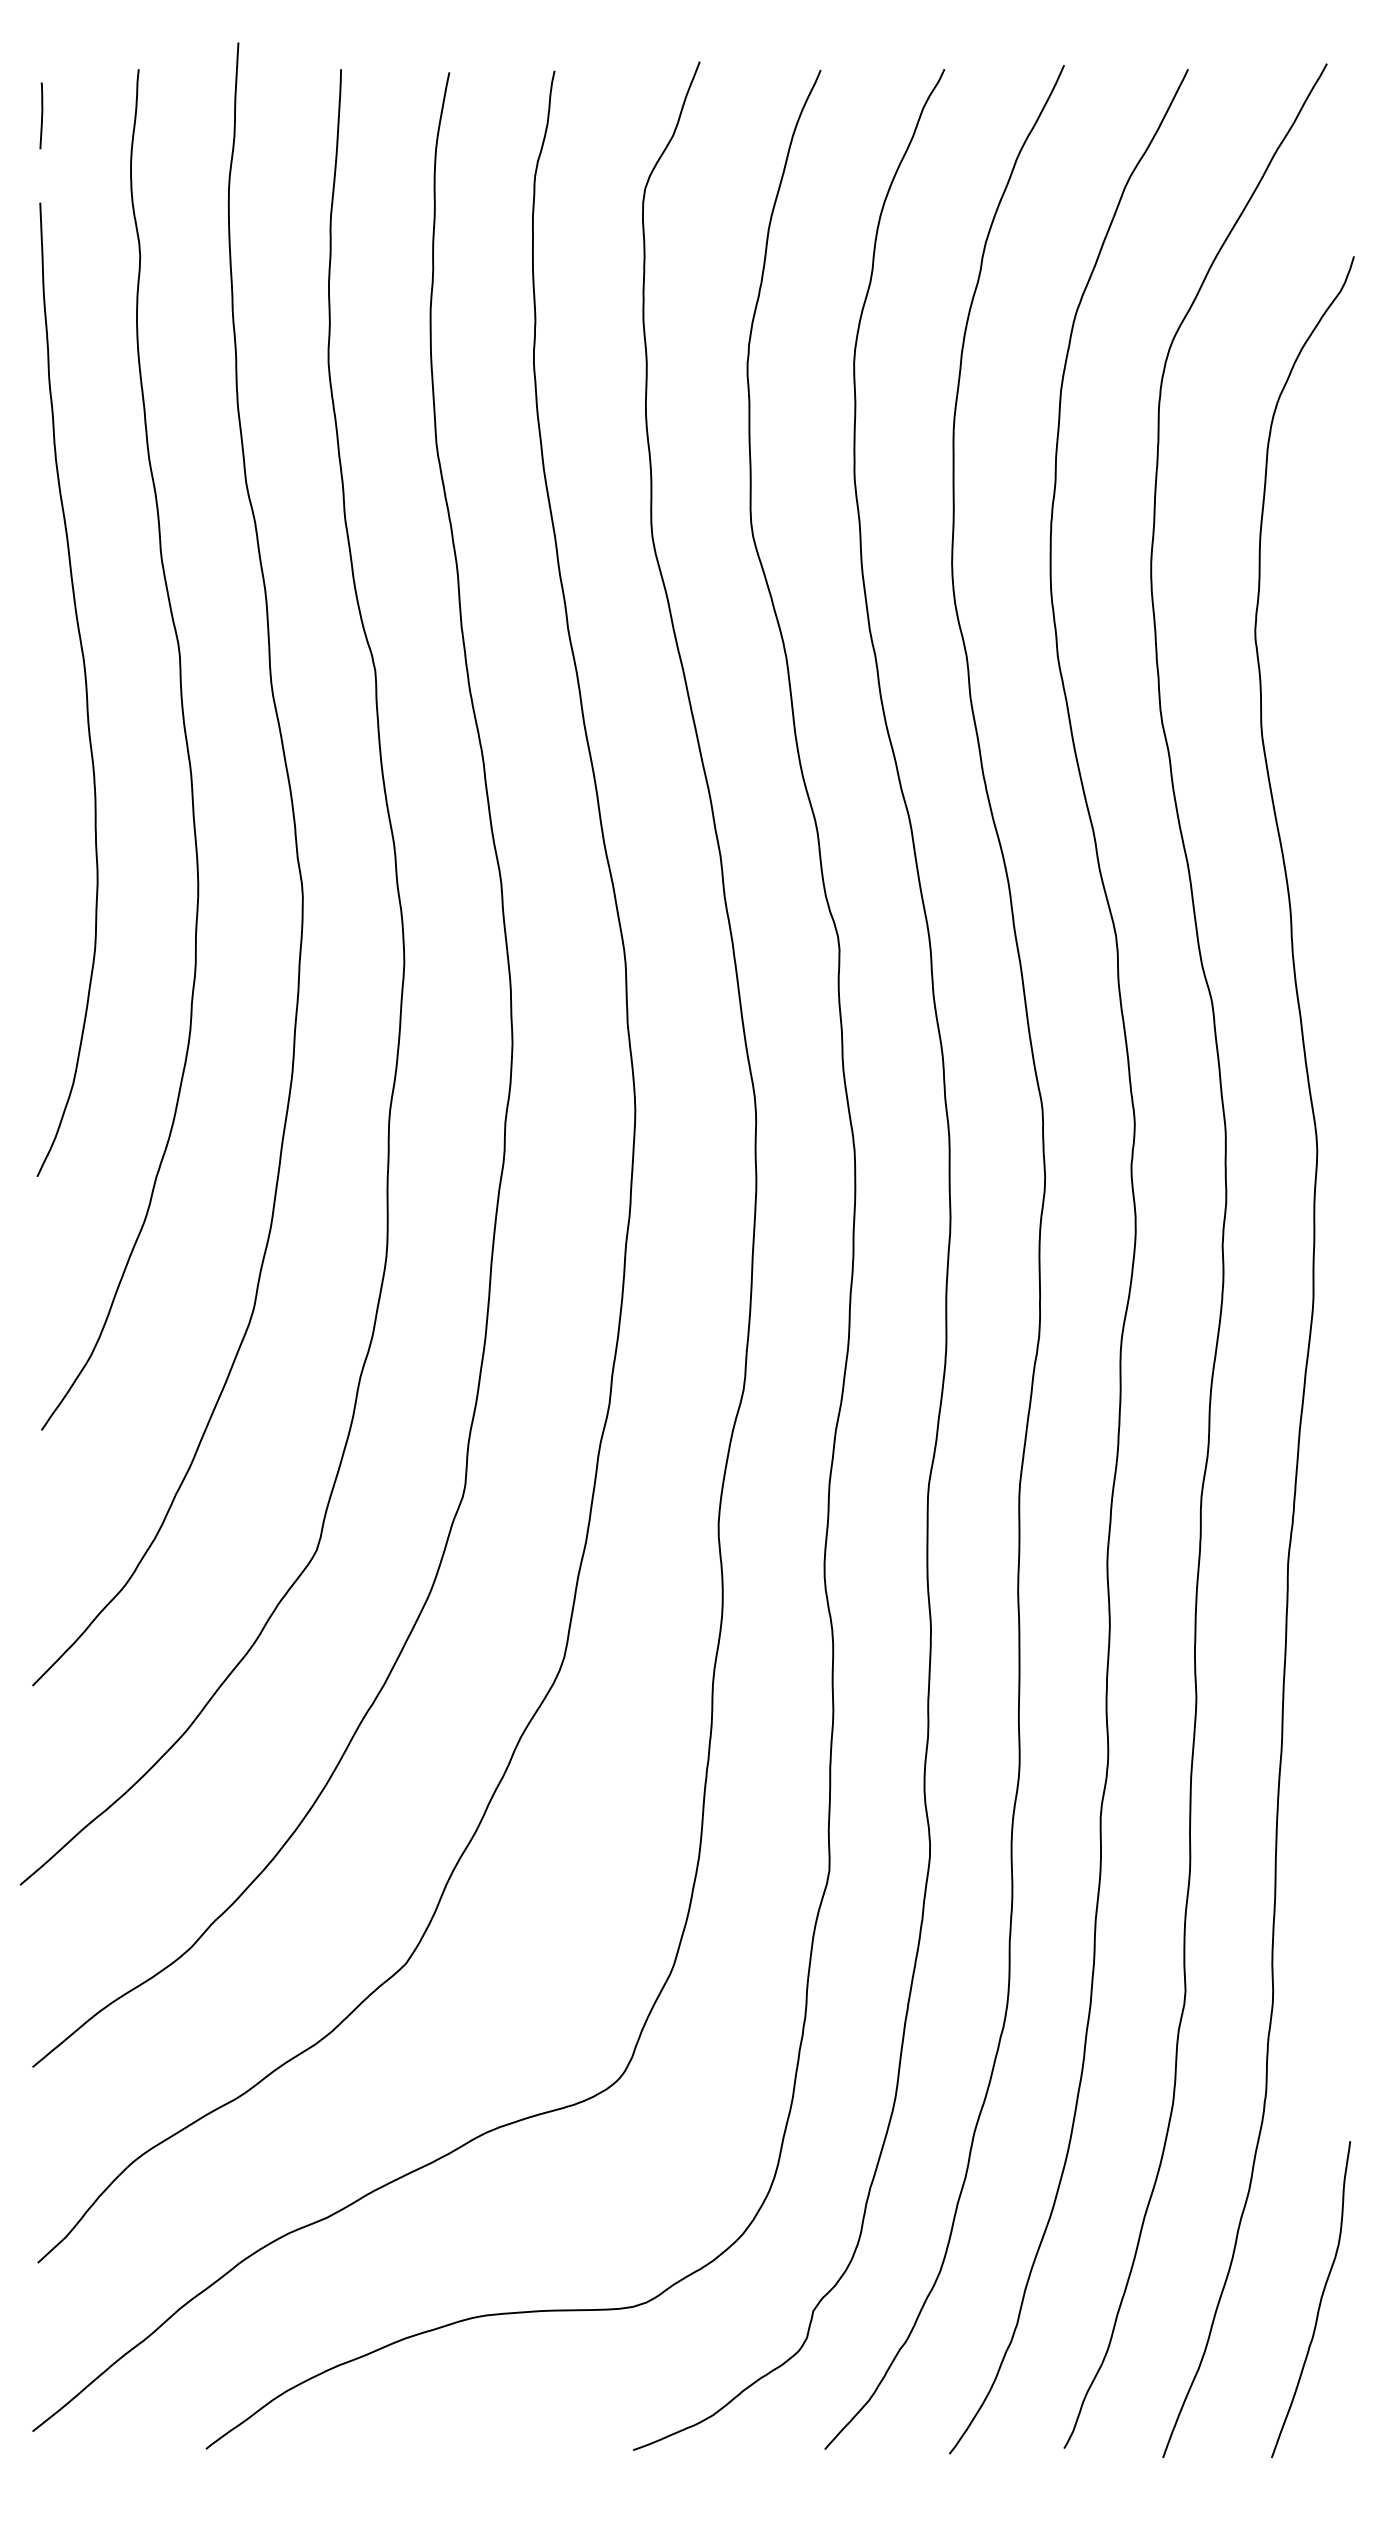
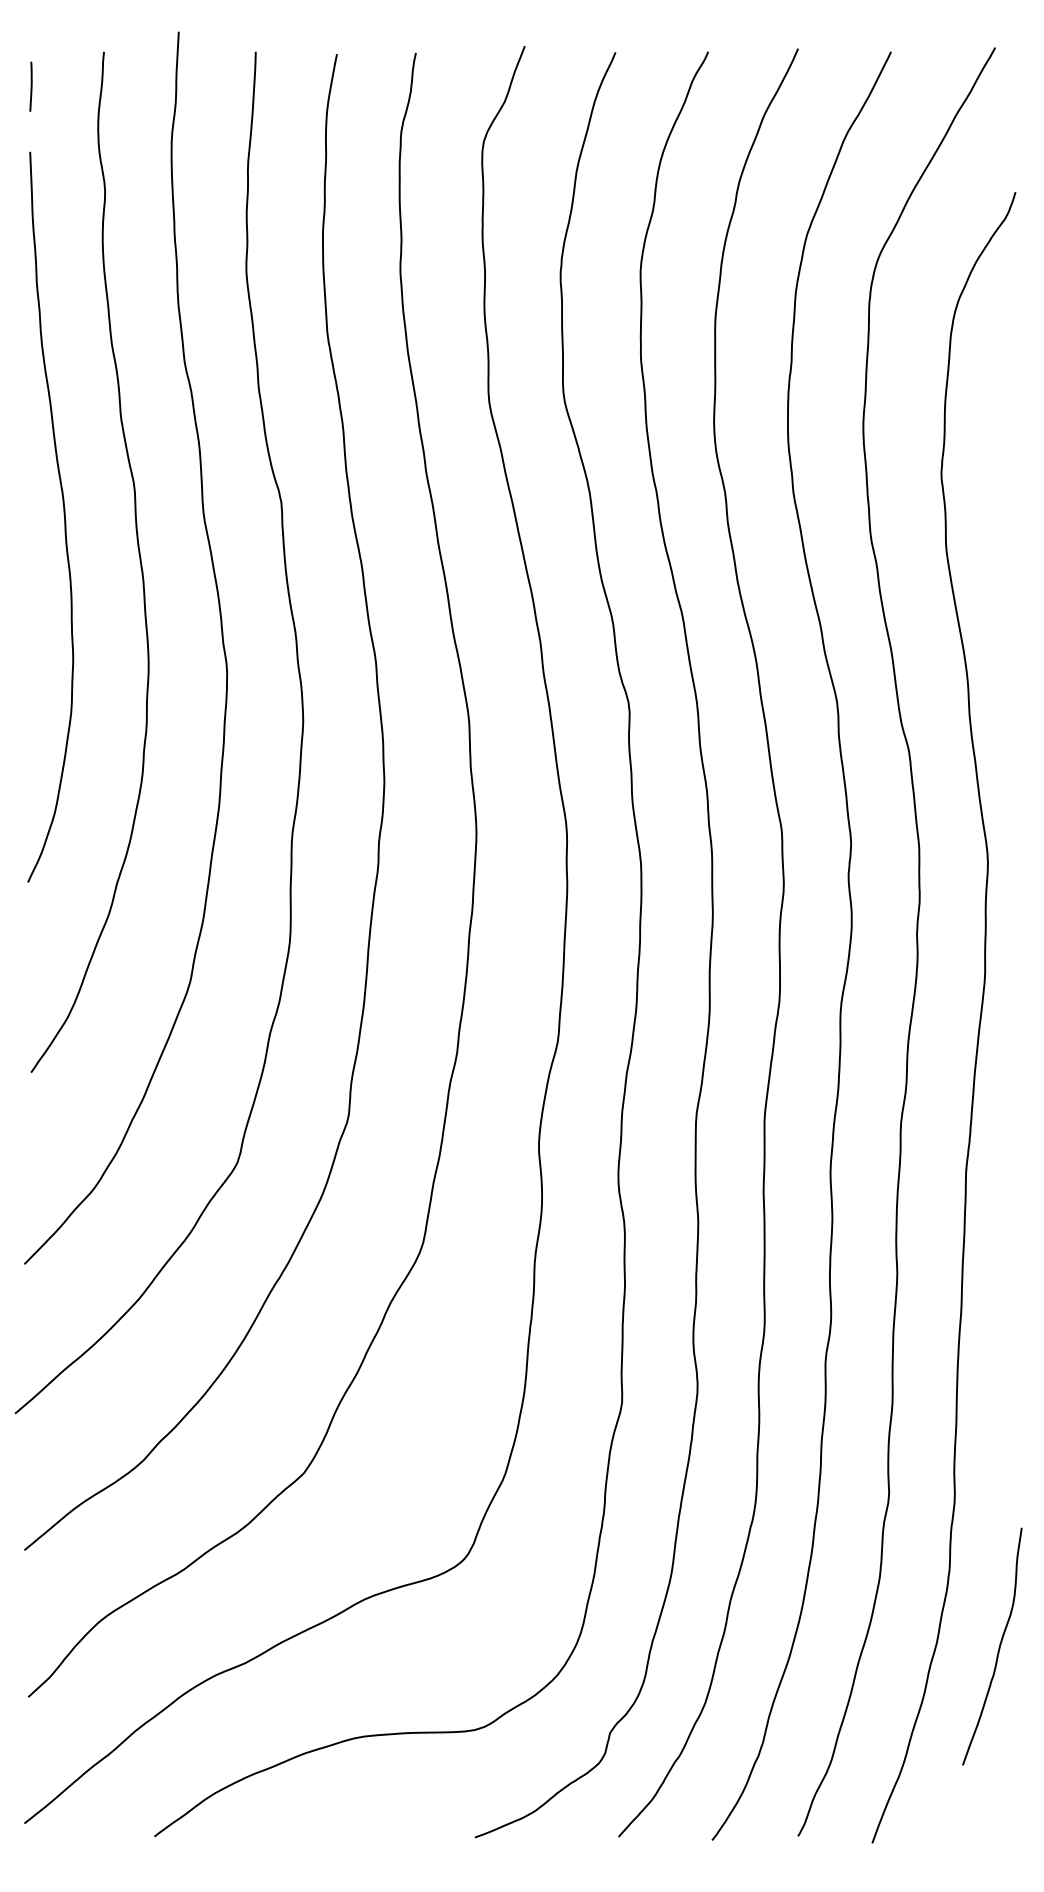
curve: (1319, 2300) -> (998, 1647), moved

